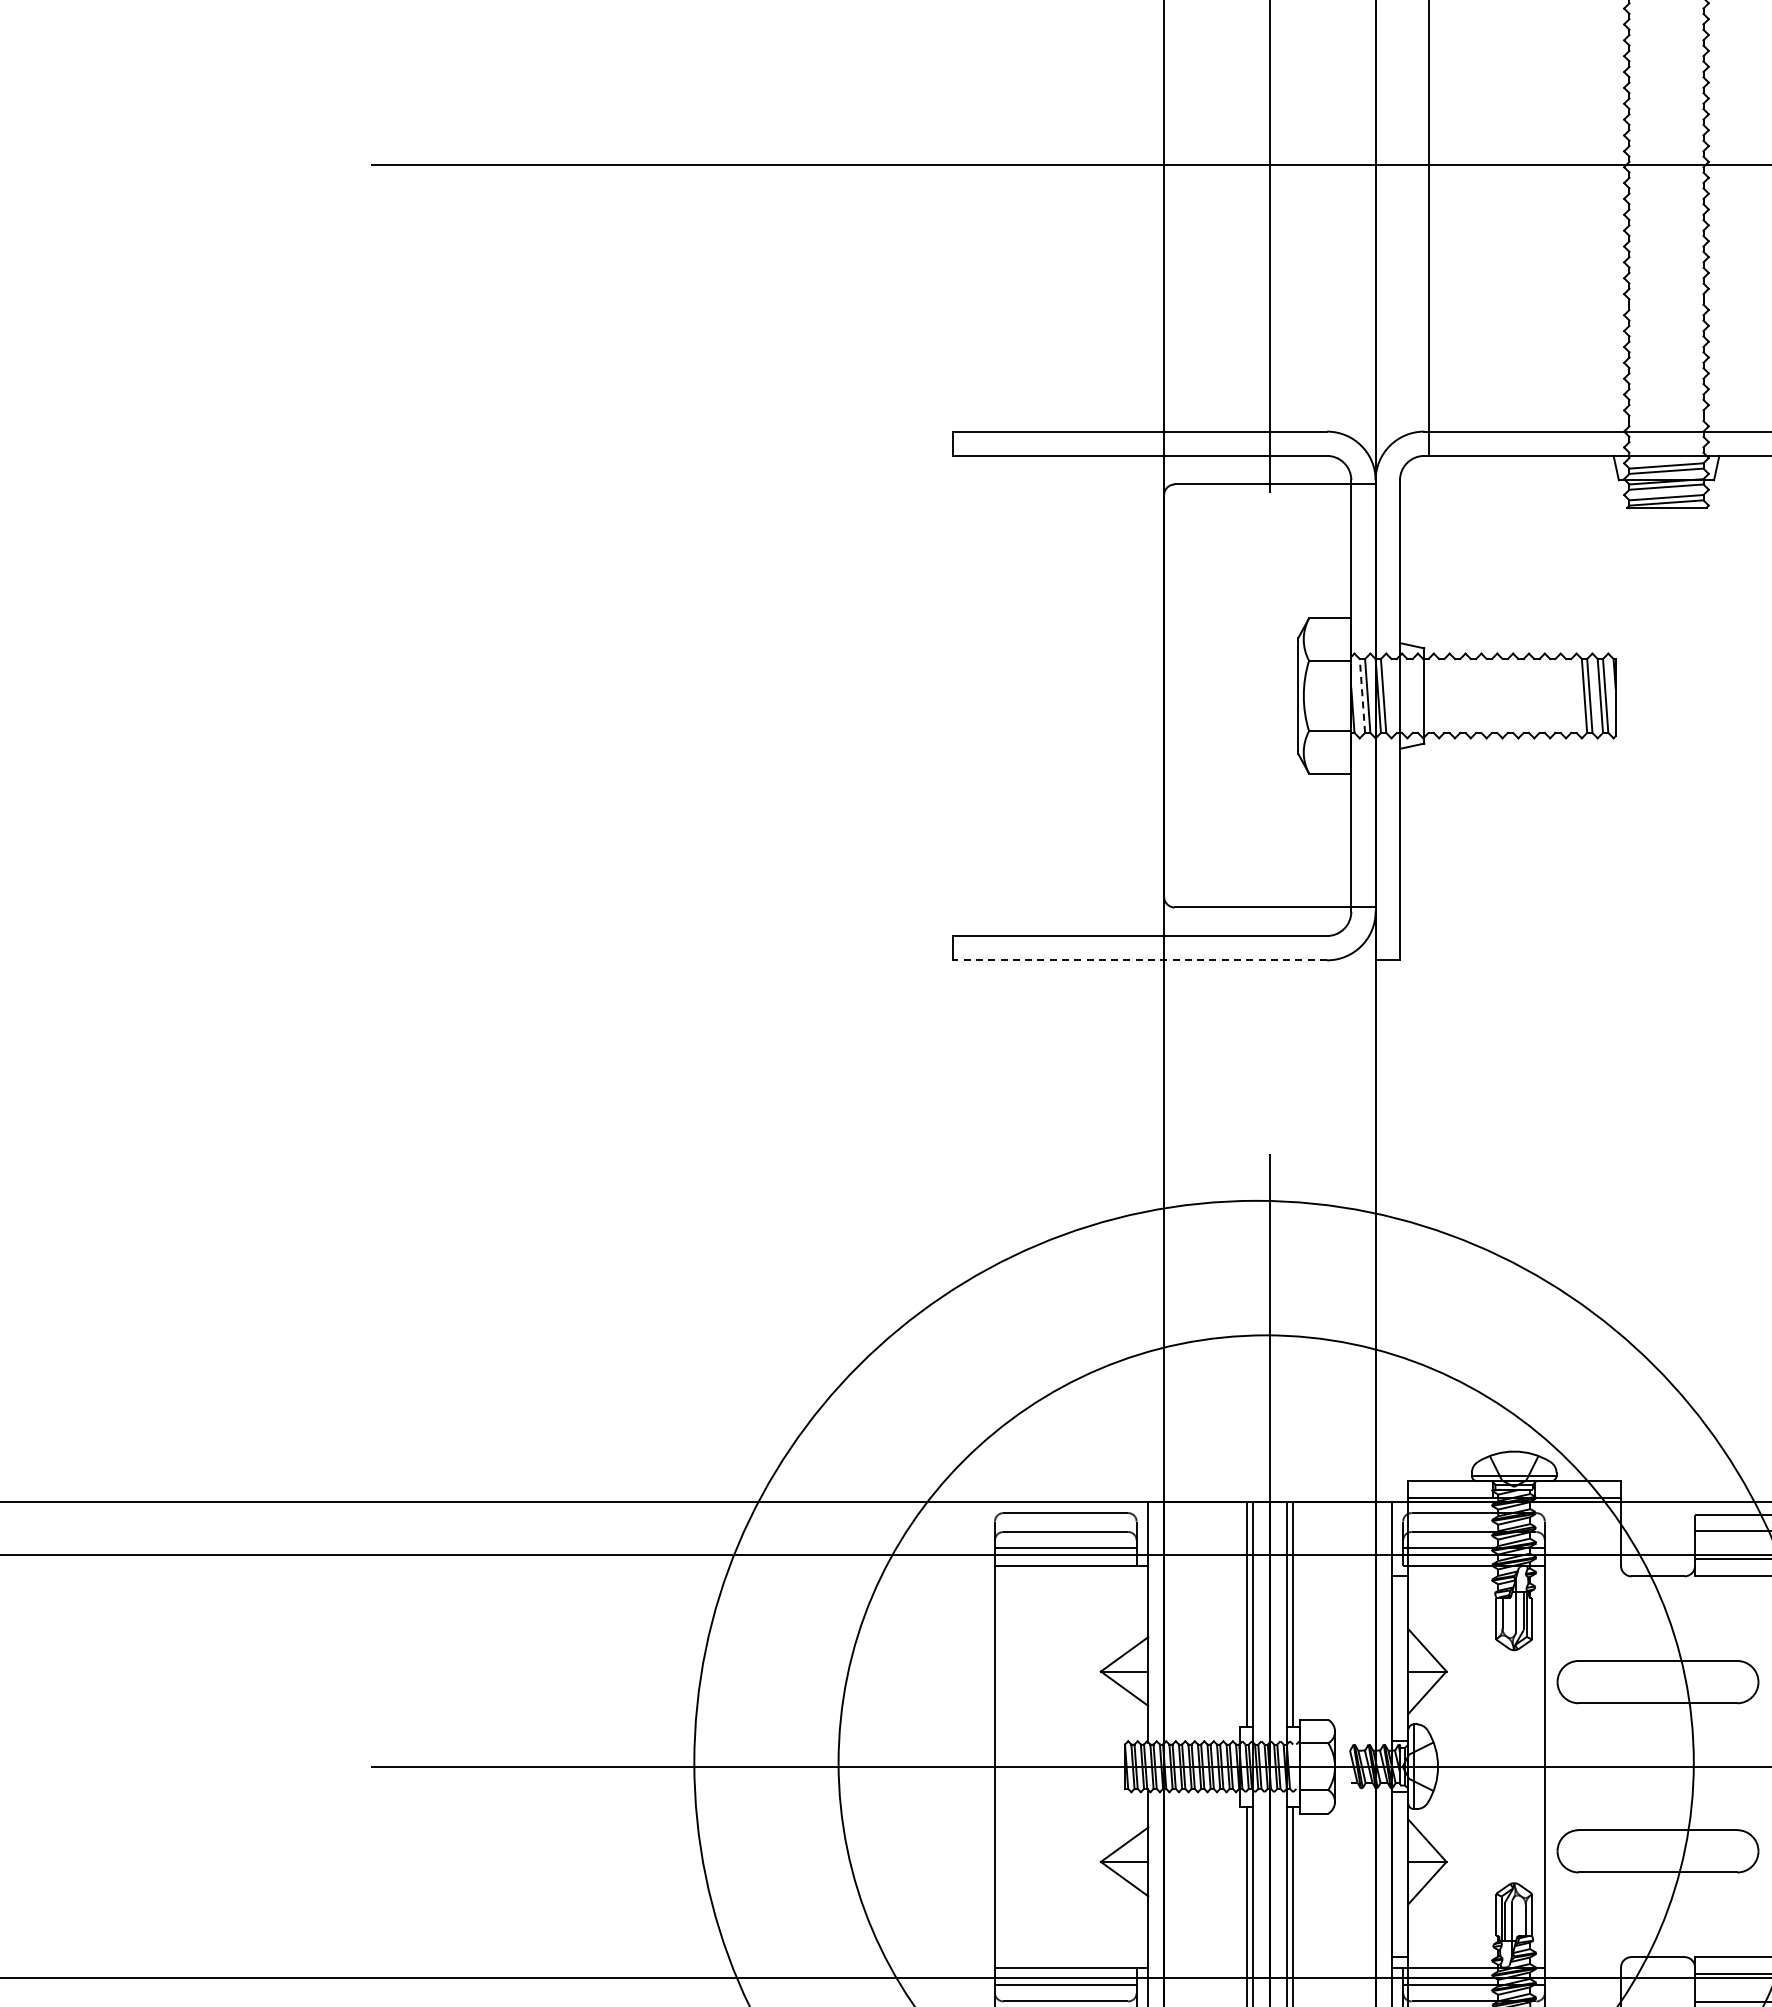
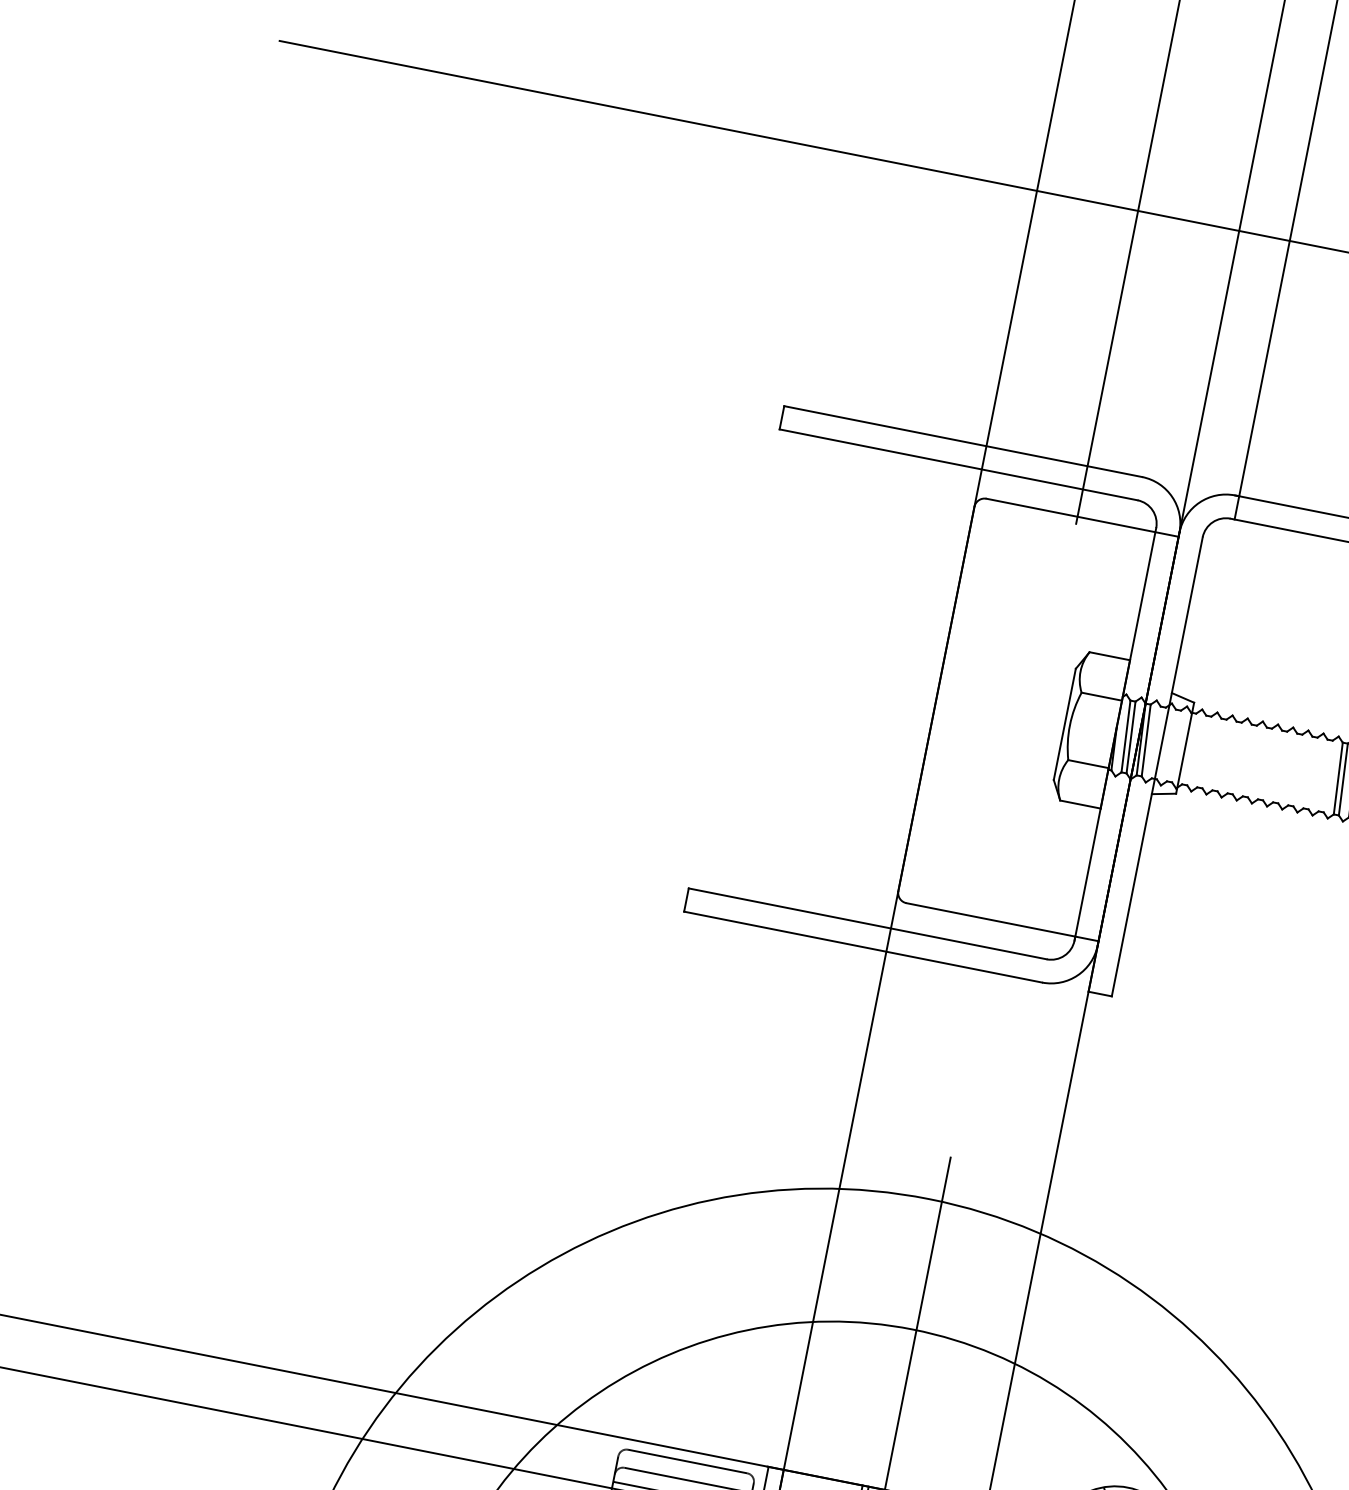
line: (1362, 695) -> (1126, 736), dashed -> solid
line: (1139, 960) -> (862, 947), dashed -> solid

